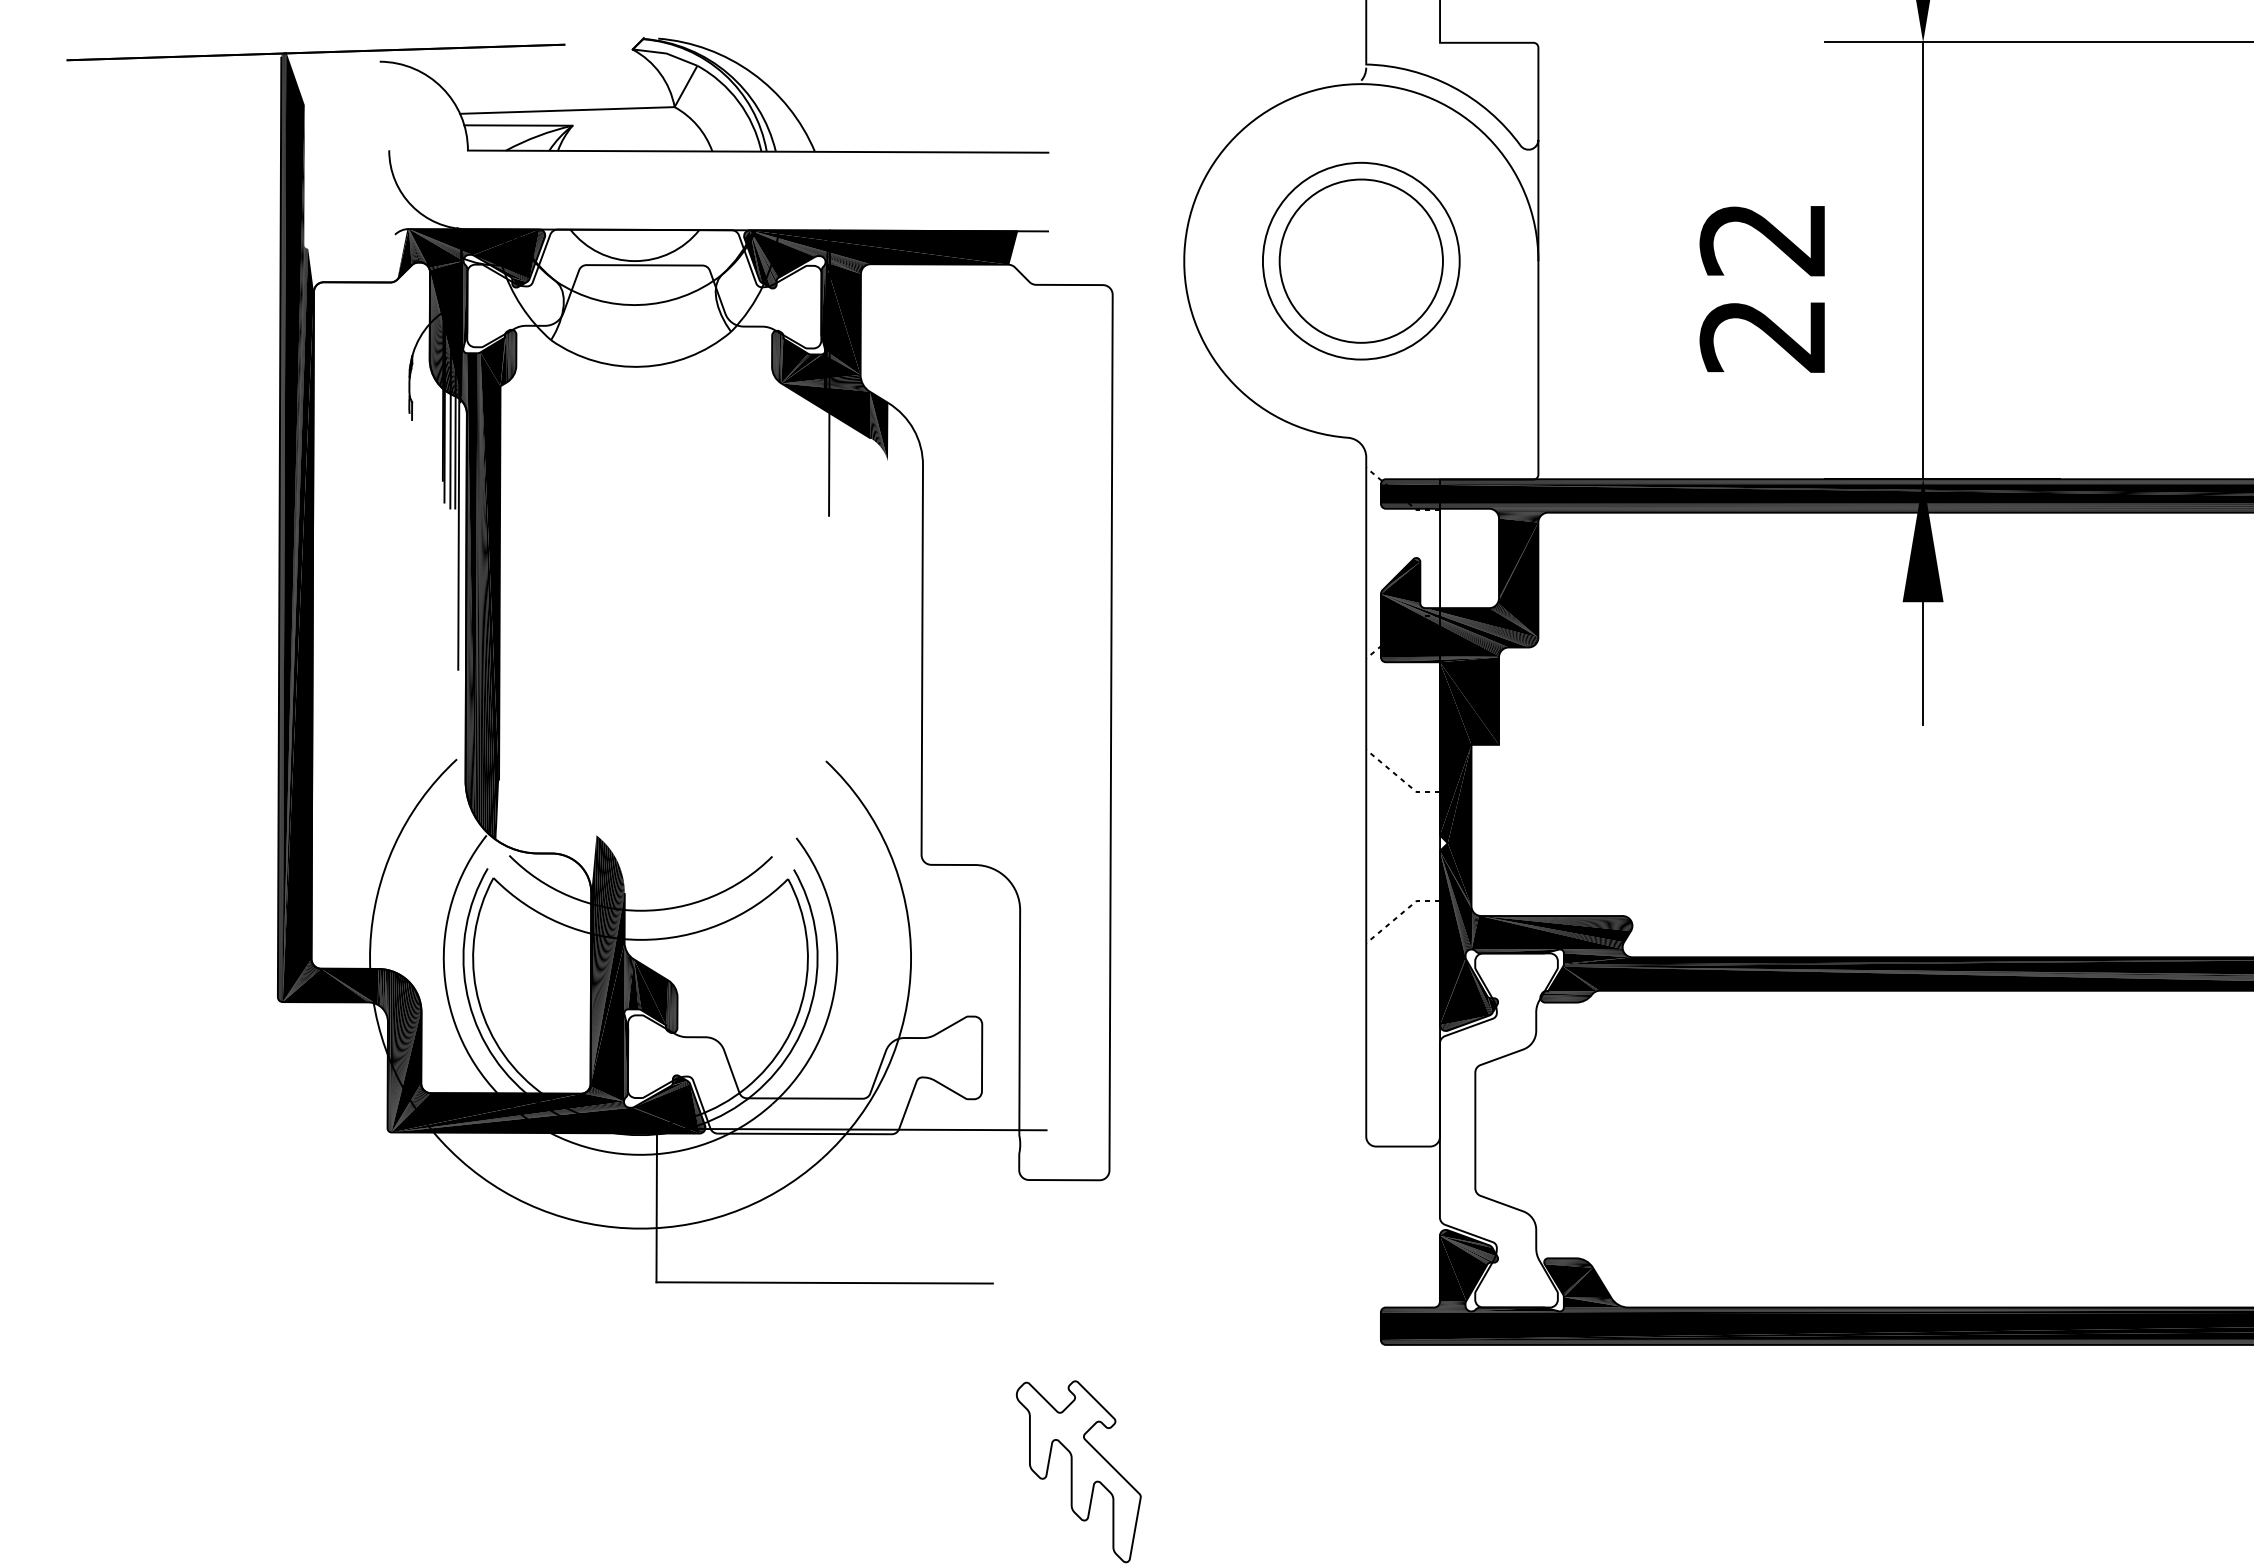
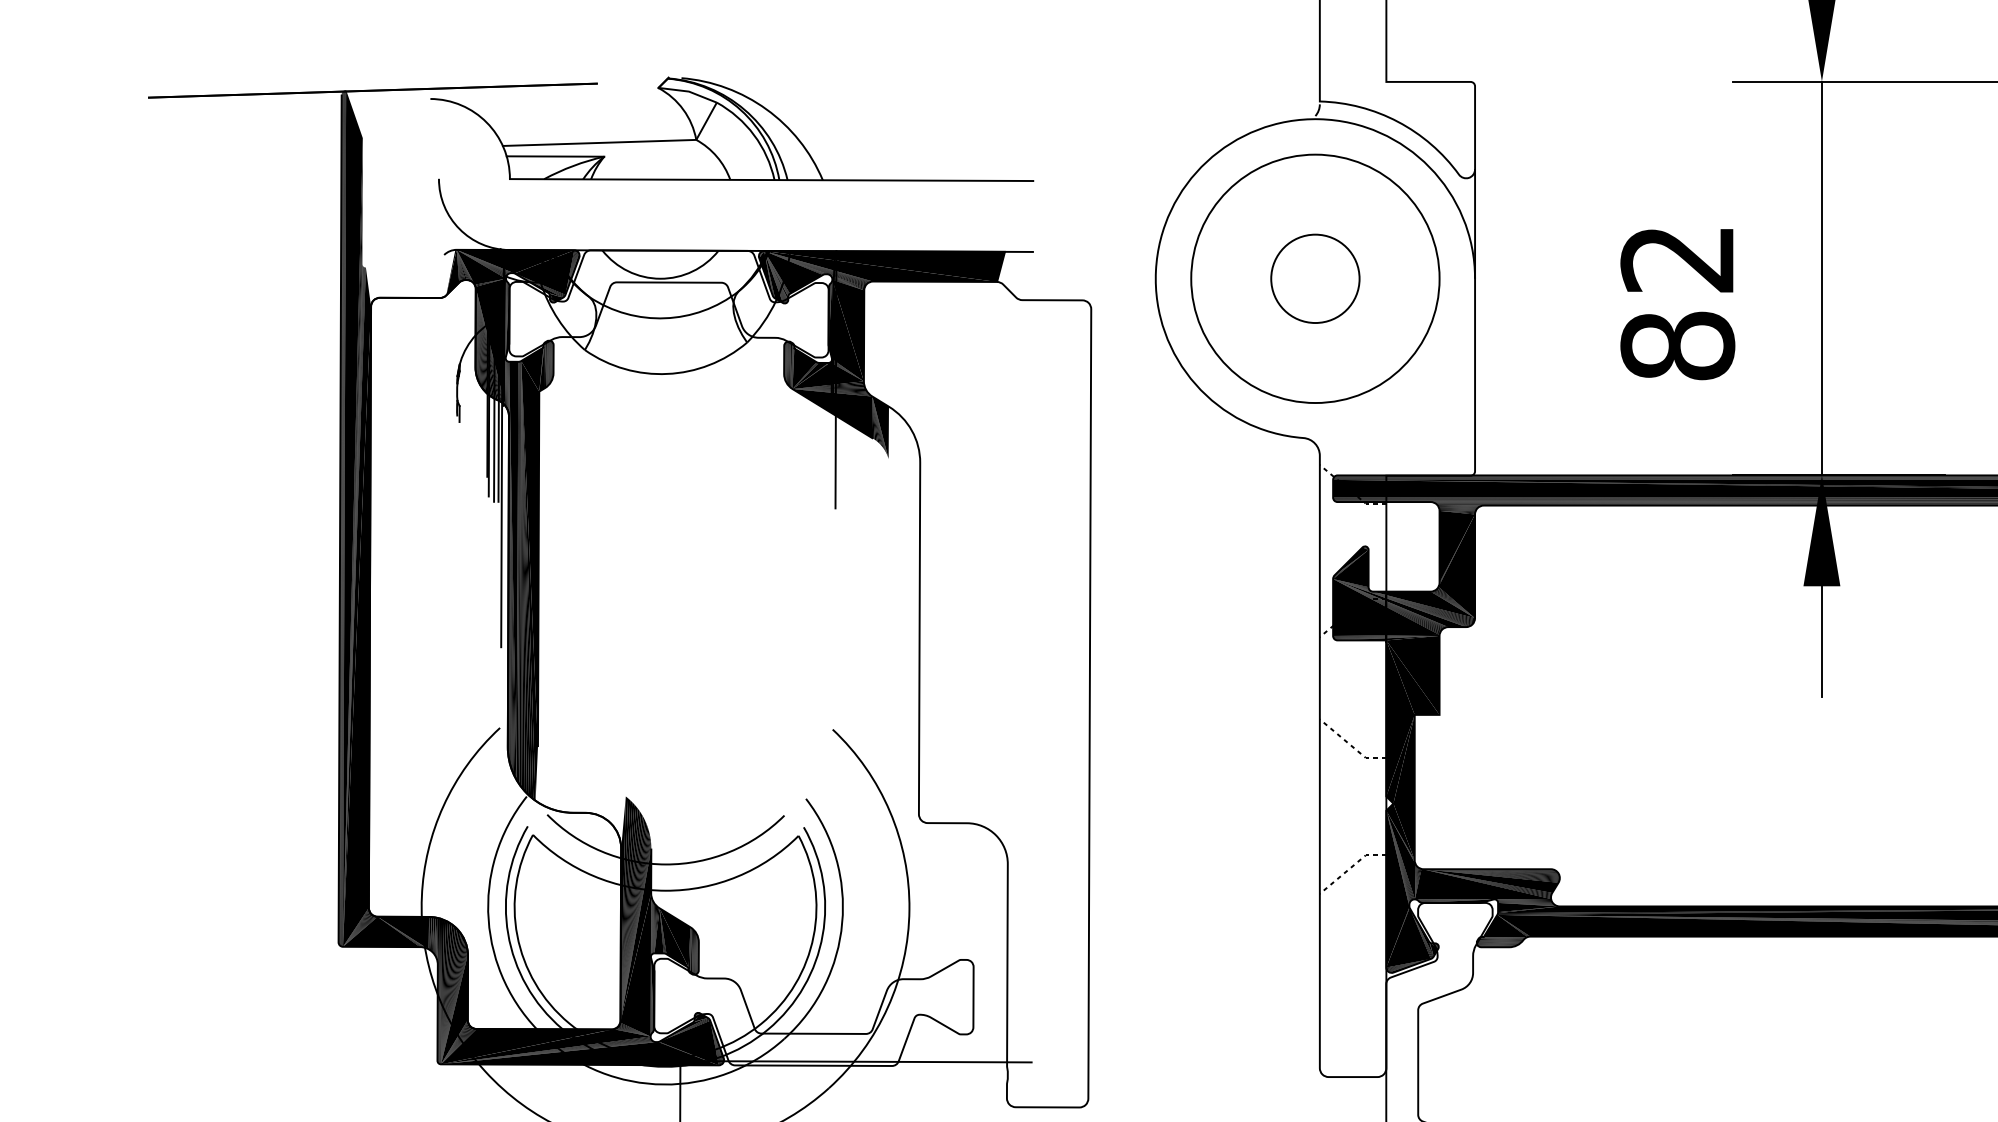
circle: (1360, 260) -> (1314, 278), size x0.6
circle: (1360, 260) -> (1314, 278), size x1.4
text: (1763, 335) -> (1678, 345), 22 -> 82

